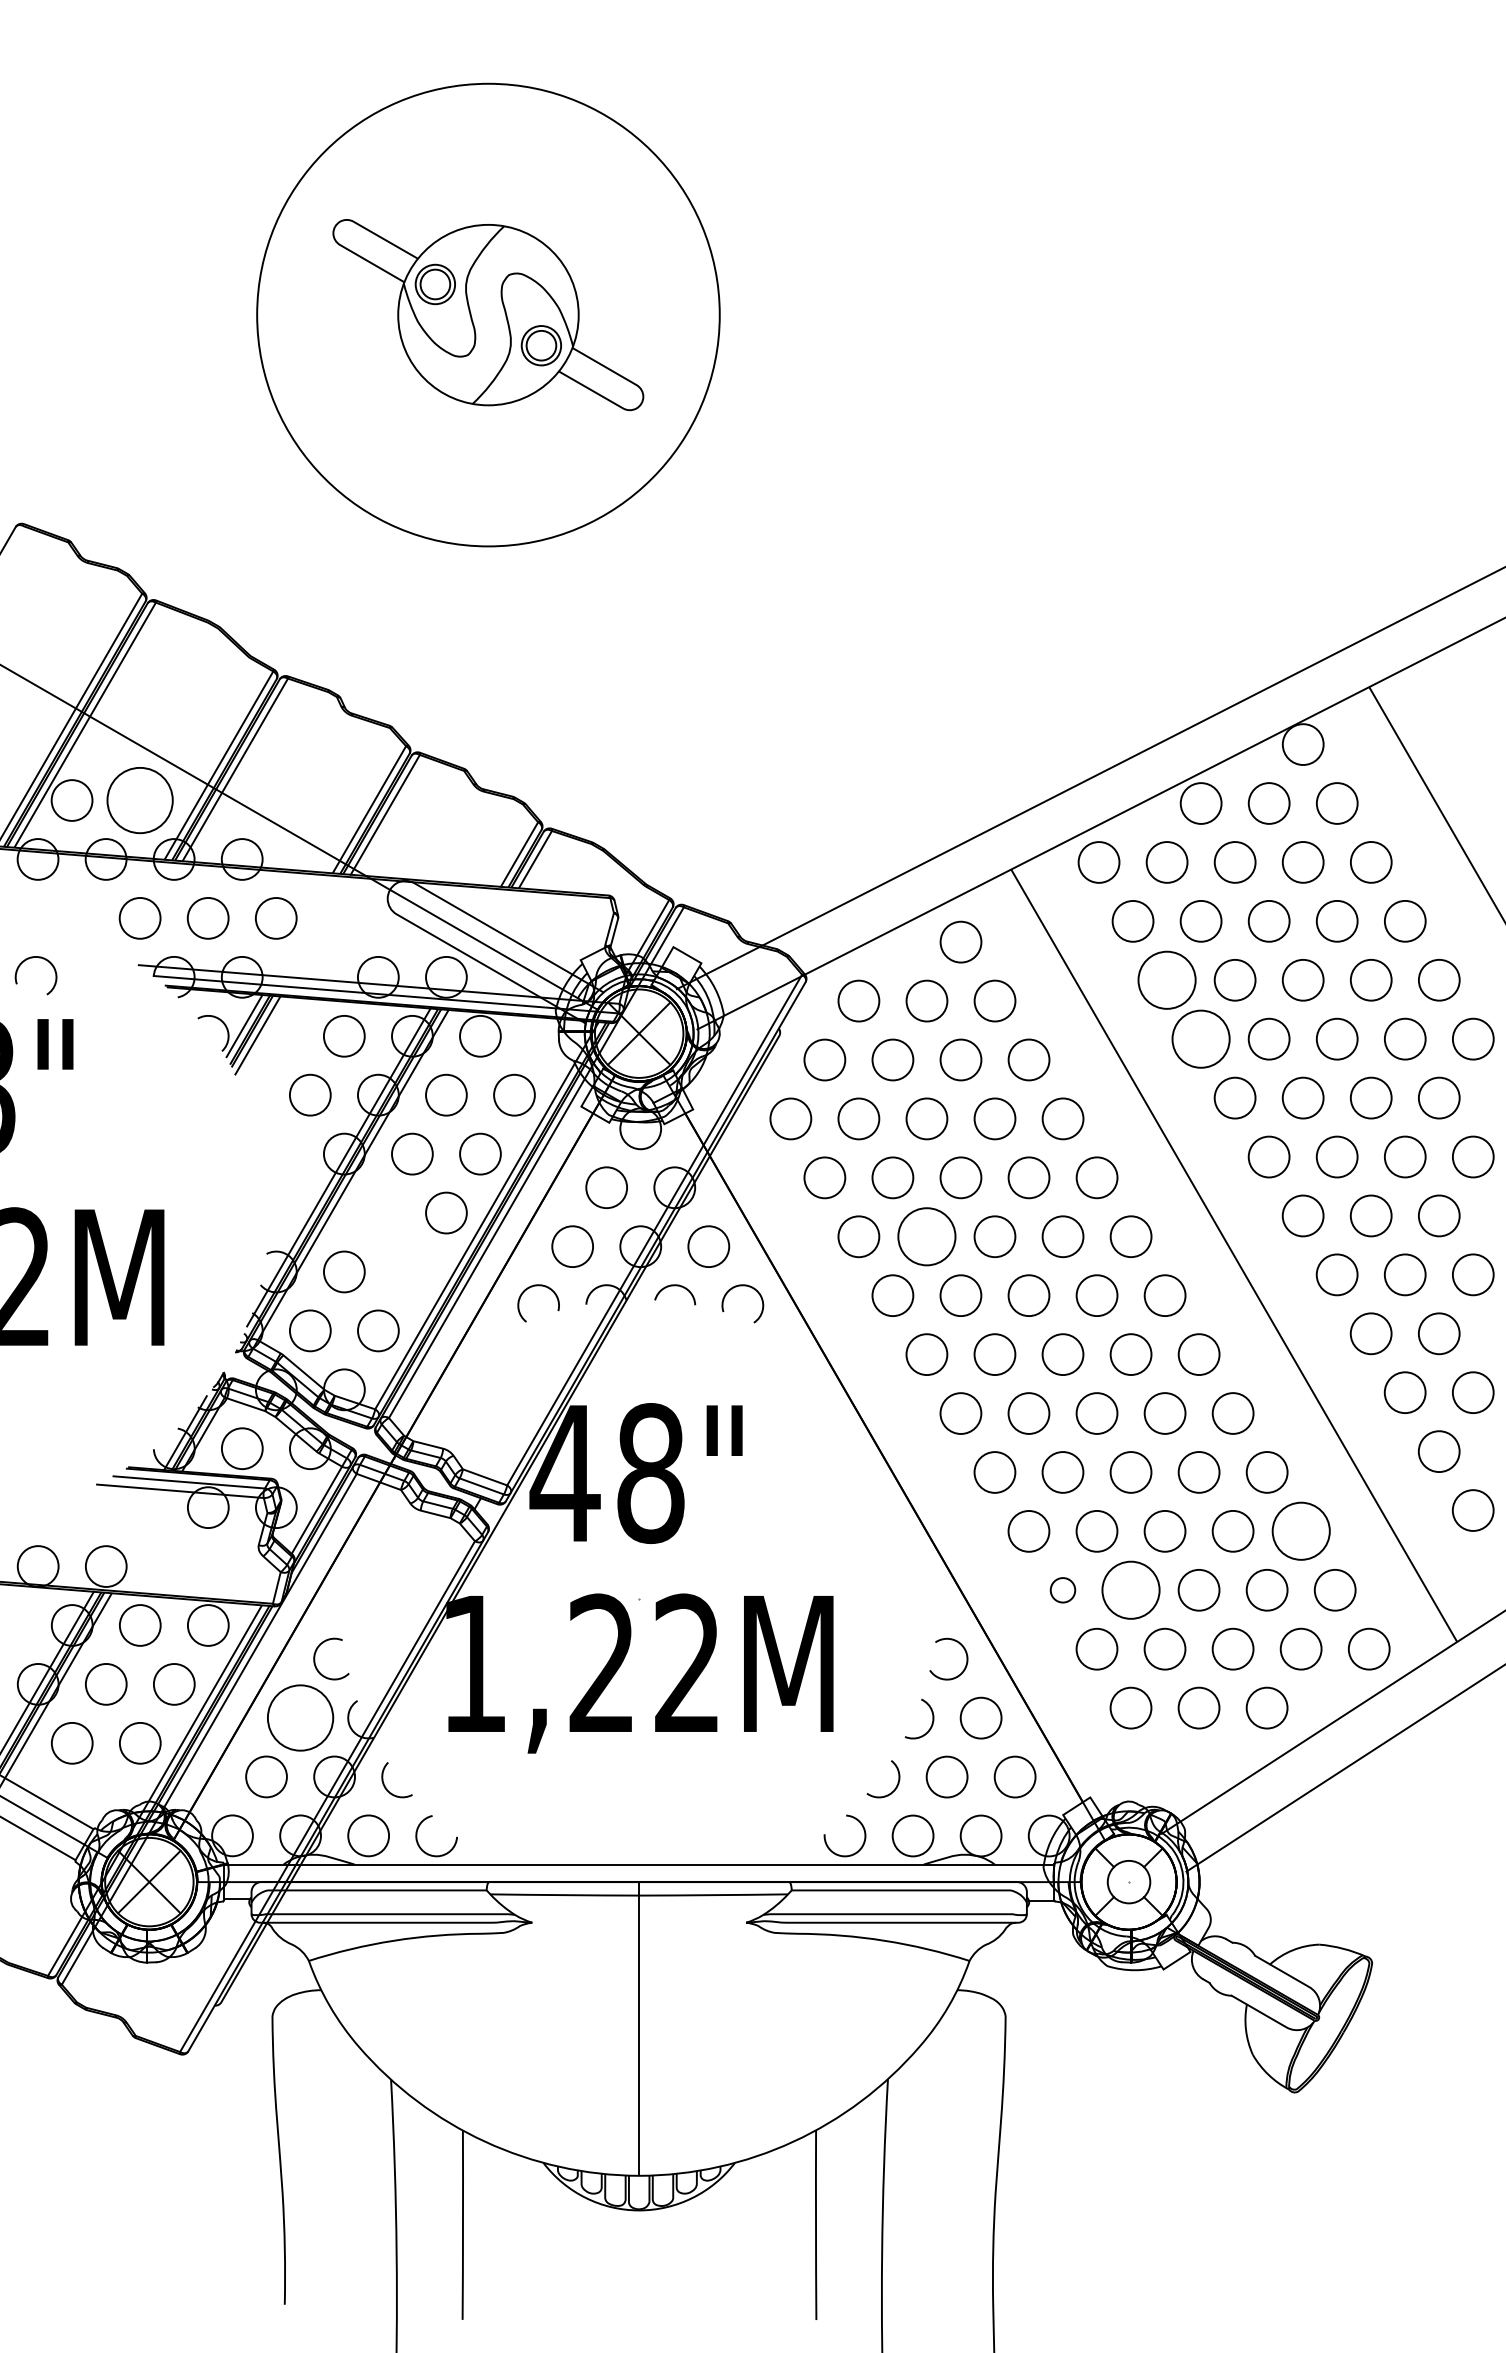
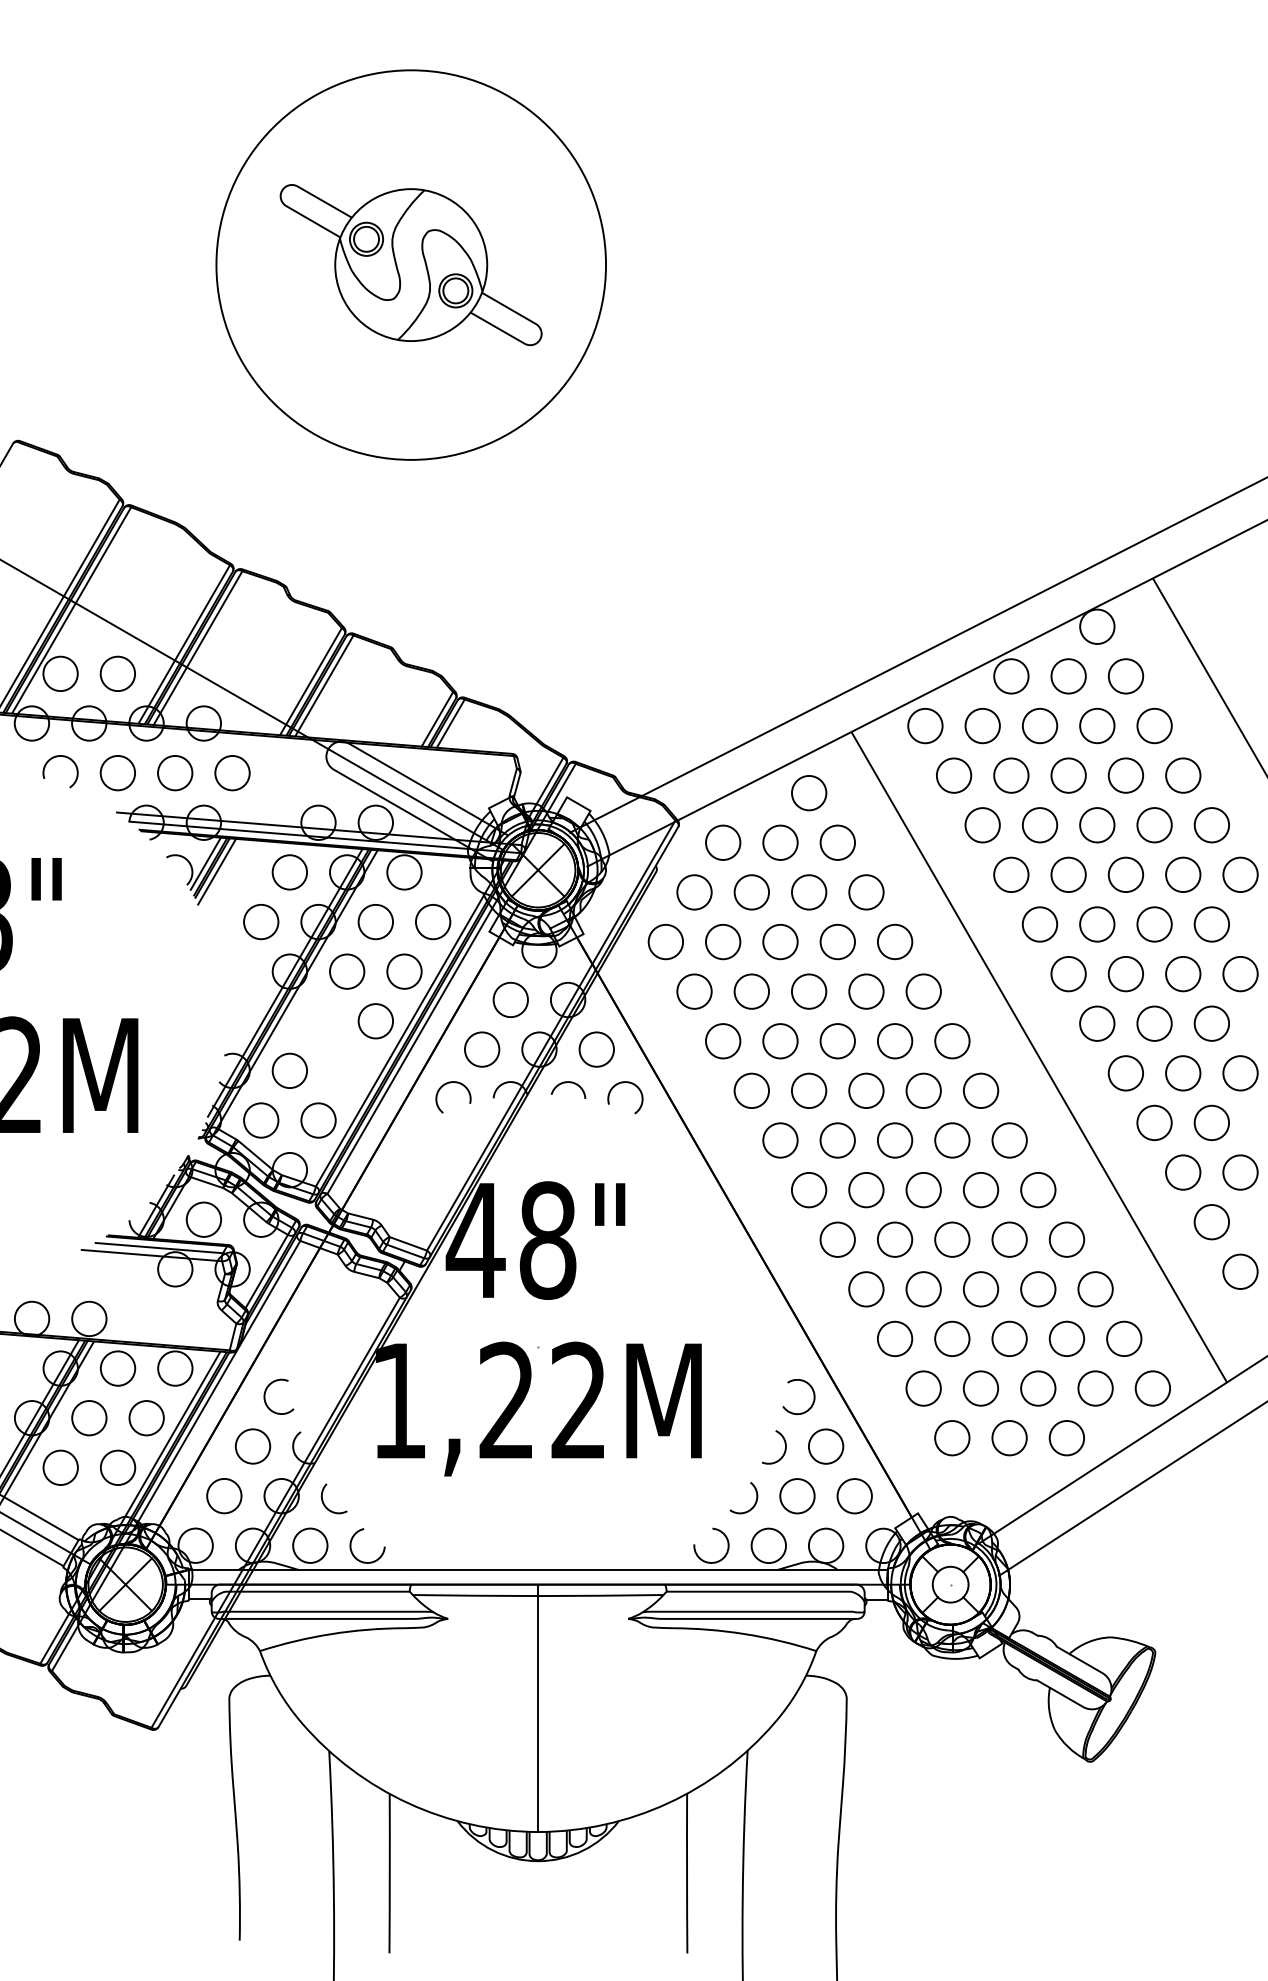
circle: (139, 800) -> (117, 673), size x0.62
arc: (25, 961) -> (51, 759), moved
circle: (1166, 979) -> (982, 824), size x0.71
circle: (1200, 1038) -> (1010, 874), size x0.71
circle: (926, 1236) -> (780, 1041), size x0.71
circle: (1300, 1531) -> (1095, 1289), size x0.71
circle: (1062, 1589) -> (894, 1338), size x1.67
circle: (1130, 1589) -> (951, 1338), size x0.71
circle: (300, 1717) -> (252, 1446), size x0.62

